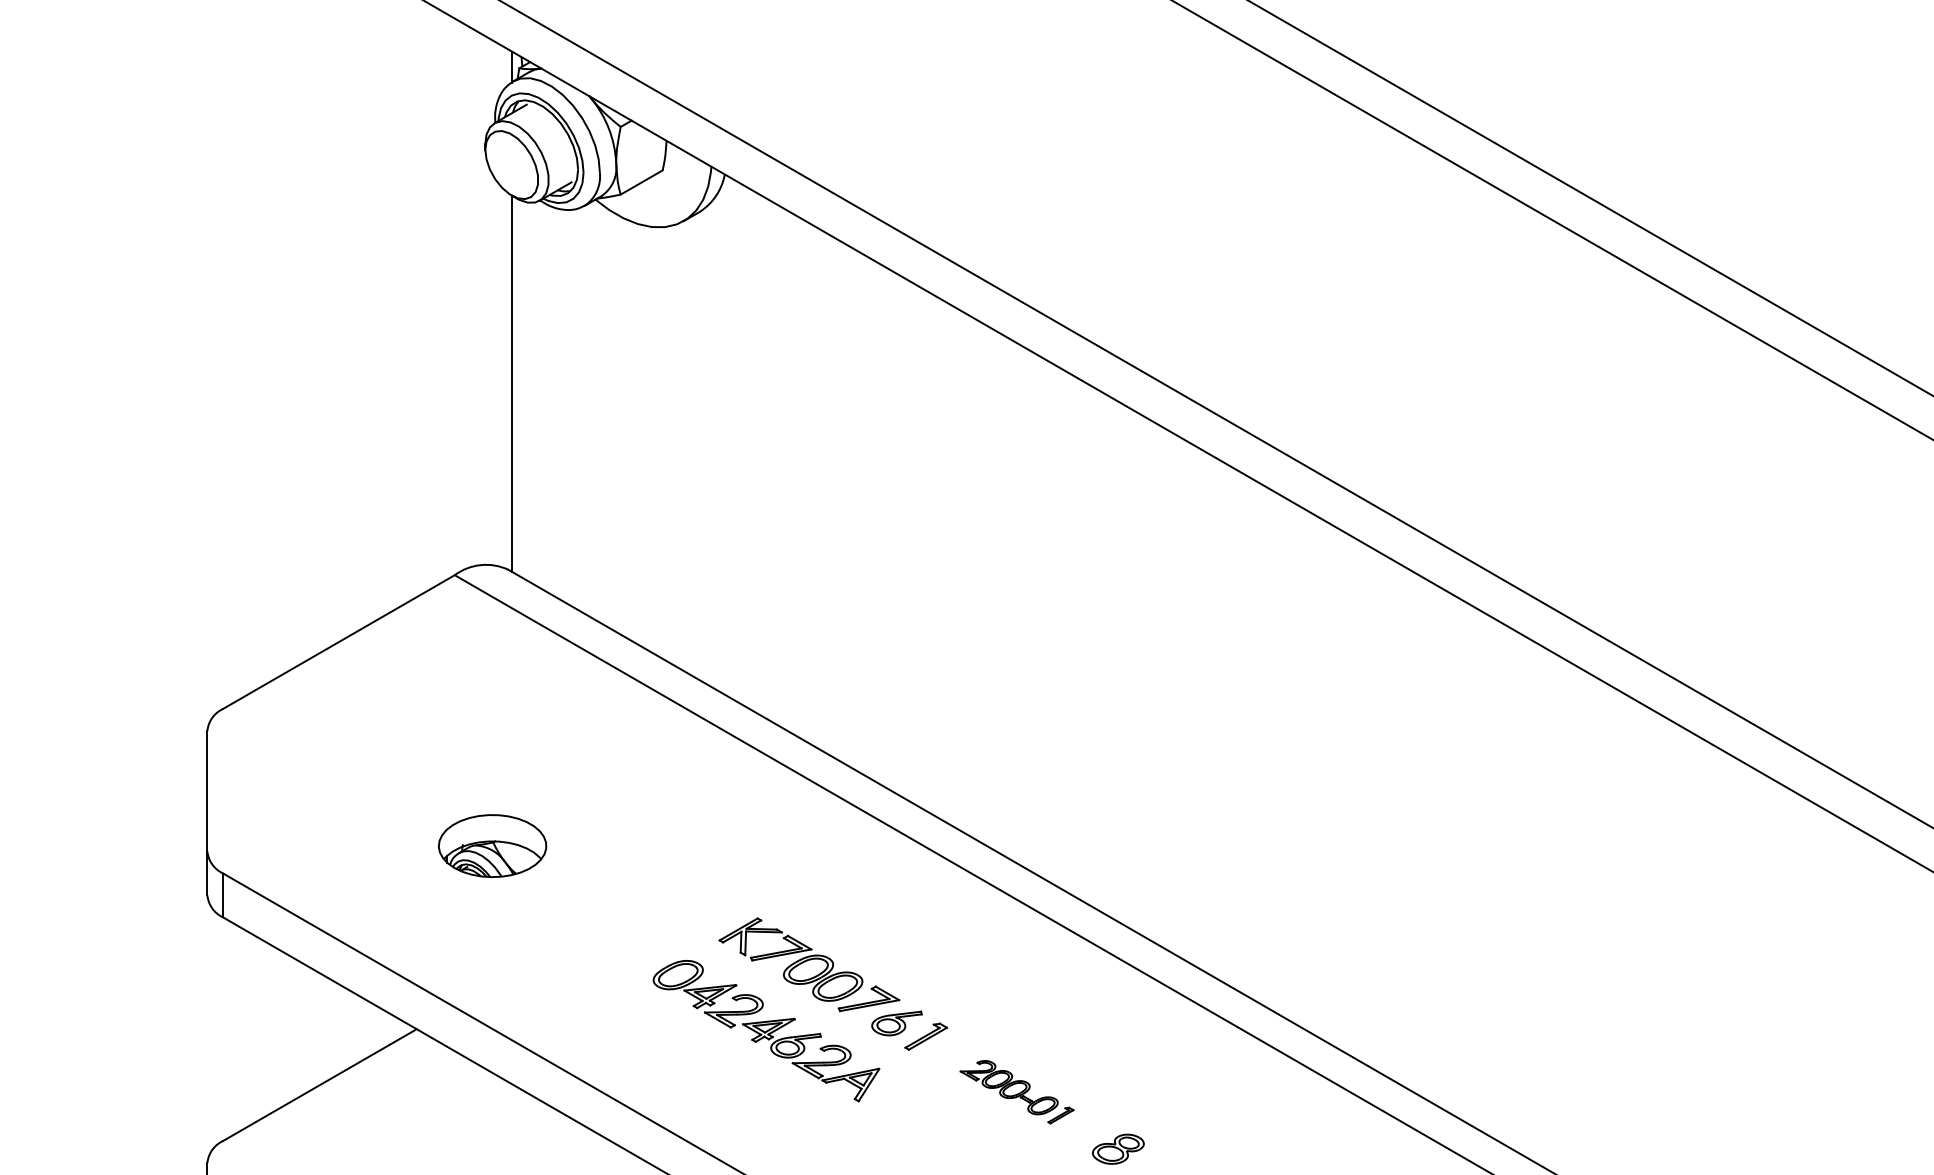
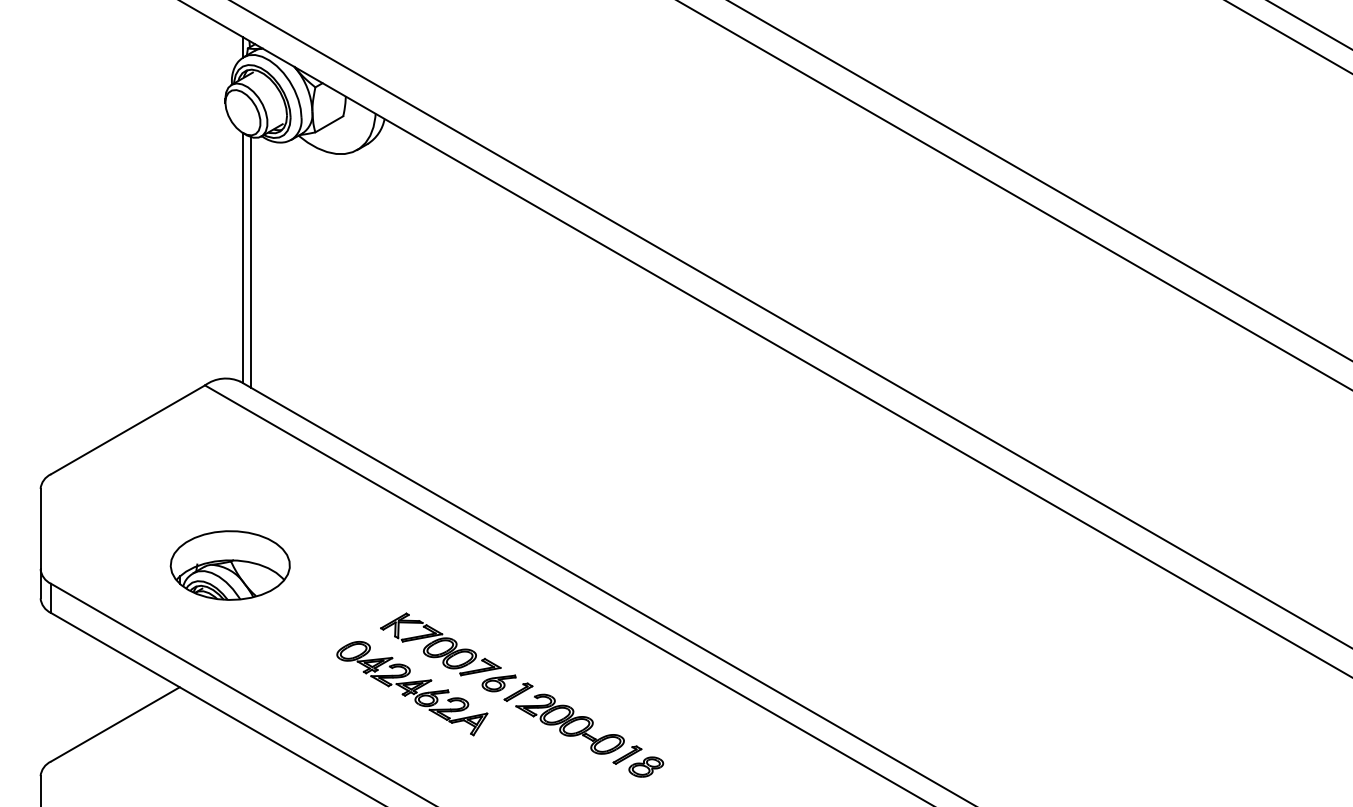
line: (524, 390) -> (251, 262), added
part: (491, 846) -> (229, 565), size x1.67
part: (1016, 1091) -> (578, 728), size x1.67

